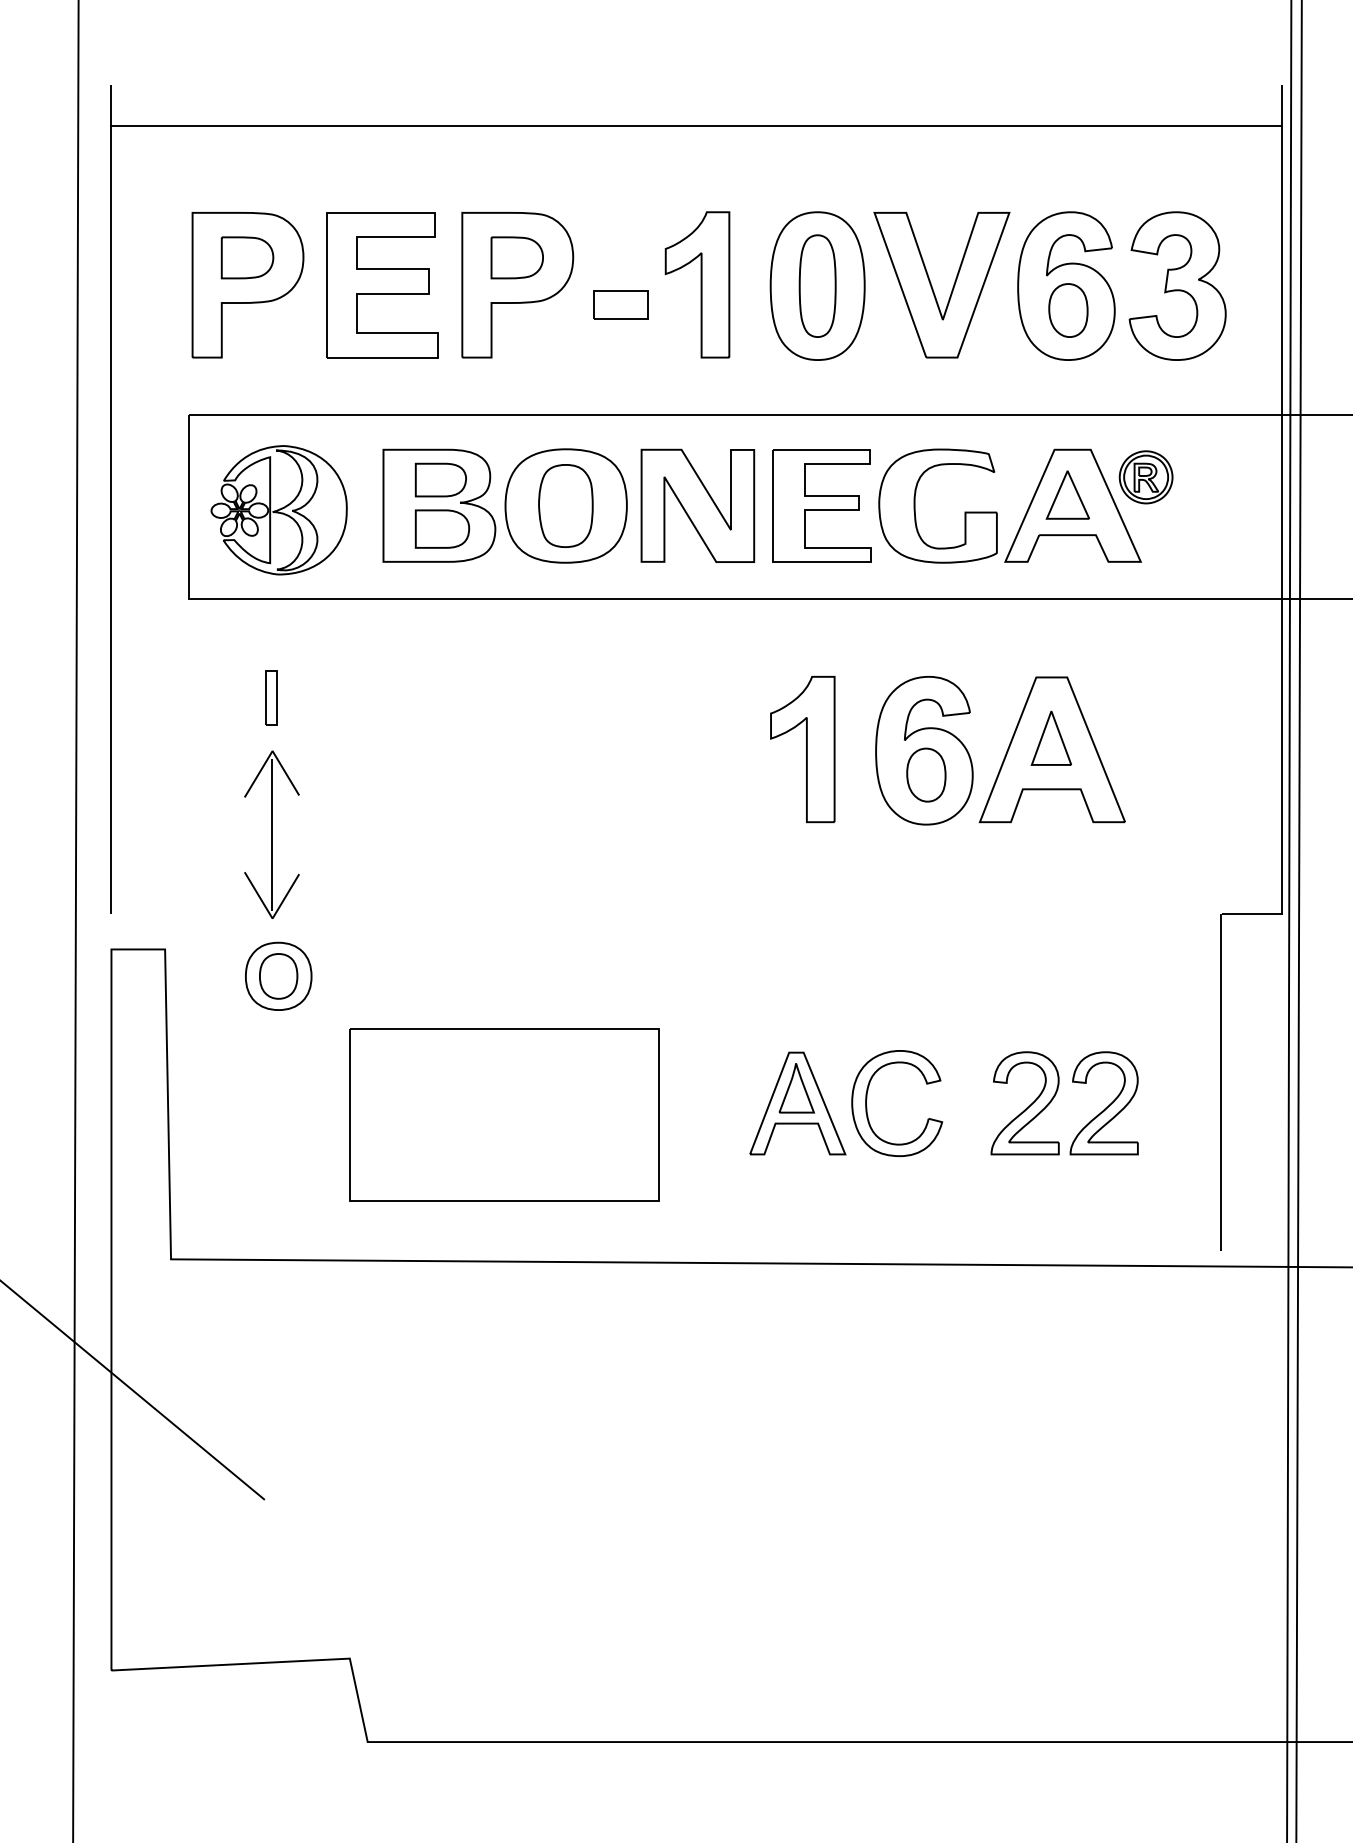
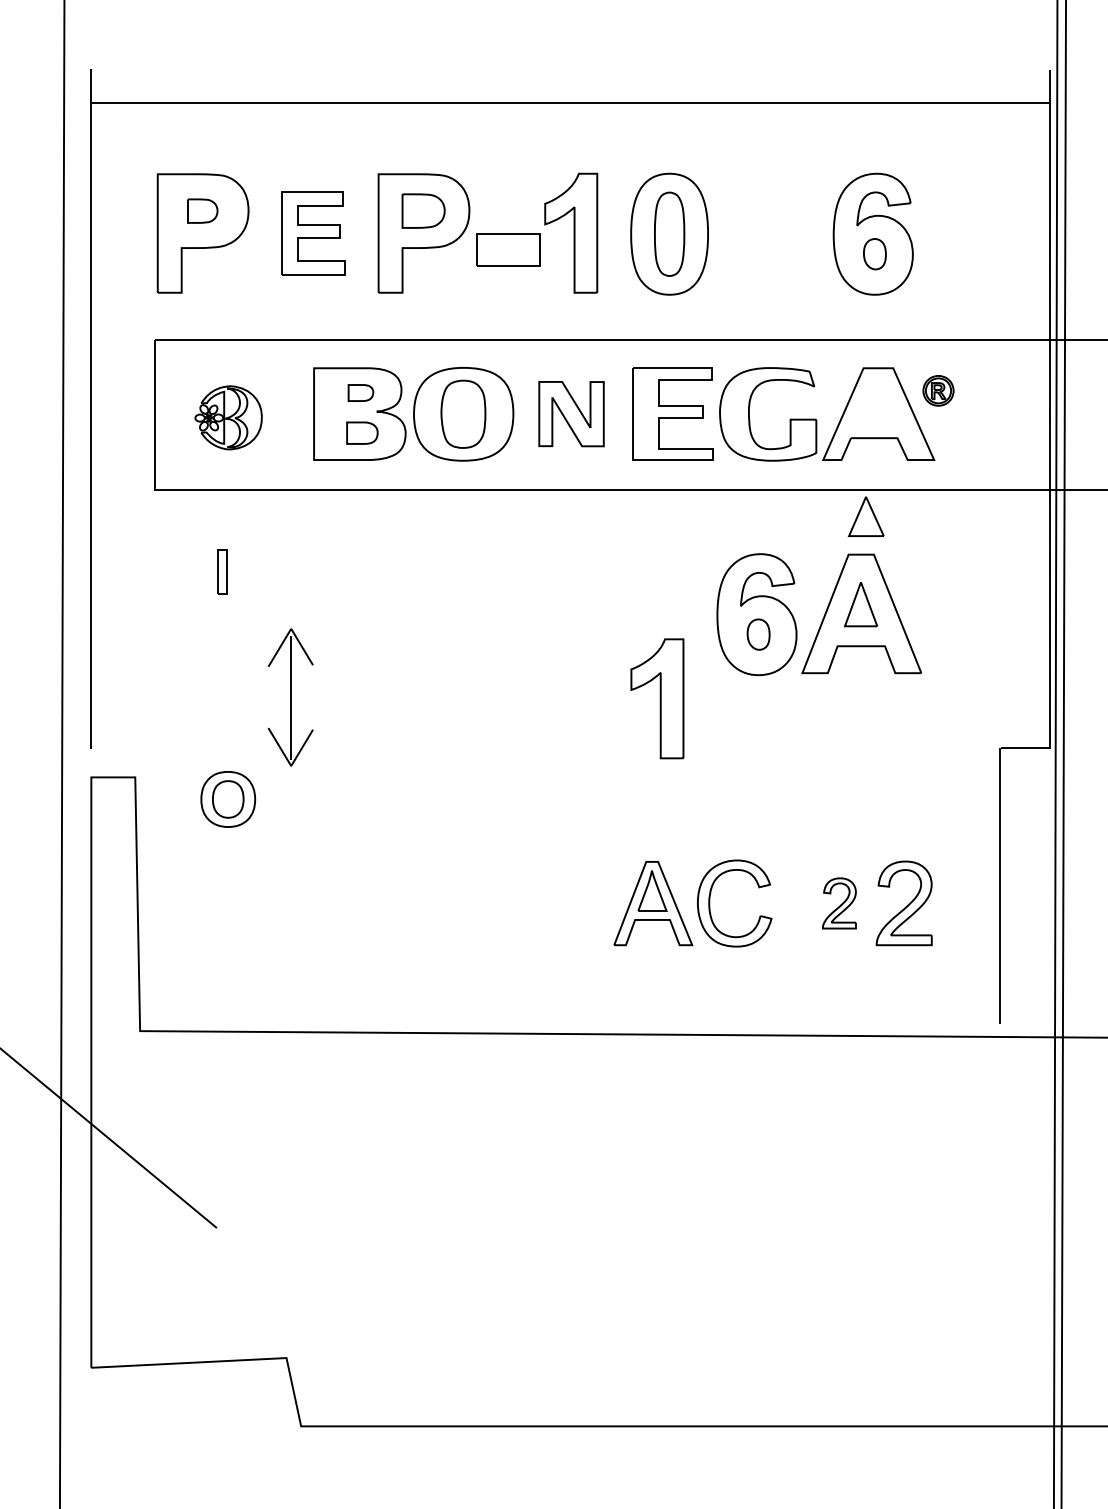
part: (247, 257) -> (202, 210), size x0.7
part: (382, 285) -> (313, 233), size x0.7
part: (1177, 285) -> (964, 233), removed
part: (933, 288) -> (764, 236), removed
part: (620, 304) -> (508, 249), size x1.4
part: (1068, 310) -> (874, 254), size x0.7
part: (1145, 477) -> (938, 390), size x0.7
part: (440, 479) -> (360, 392), size x0.6
part: (1067, 494) -> (865, 516), moved
part: (697, 505) -> (571, 413), size x0.7
part: (278, 510) -> (228, 417), size x0.6
part: (442, 528) -> (362, 432), size x0.7
part: (802, 749) -> (657, 698), moved
part: (926, 774) -> (758, 634), size x0.7
part: (271, 834) -> (290, 697), moved
part: (1024, 1103) -> (838, 903), size x0.6
part: (504, 1114) -> (413, 912), removed

